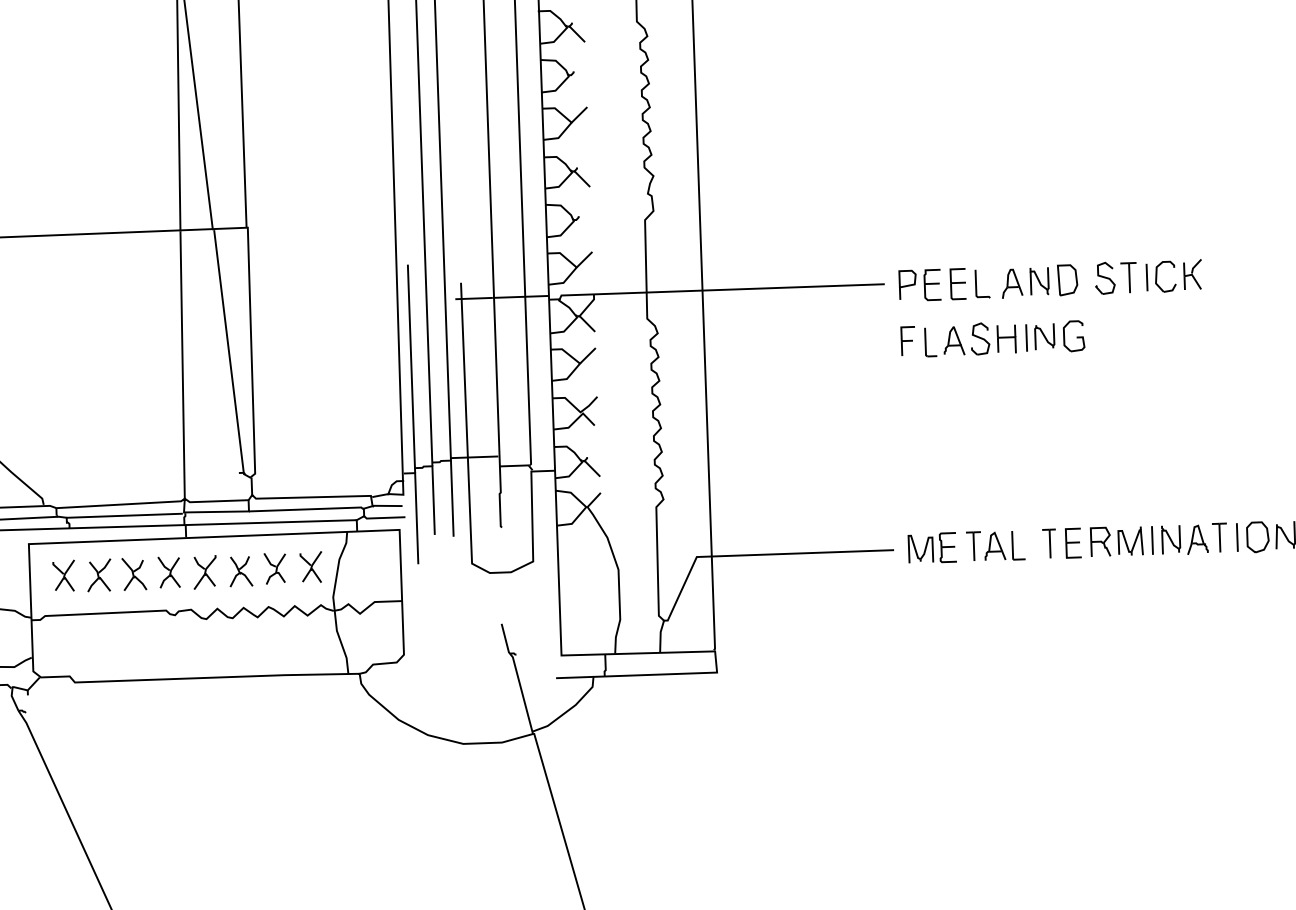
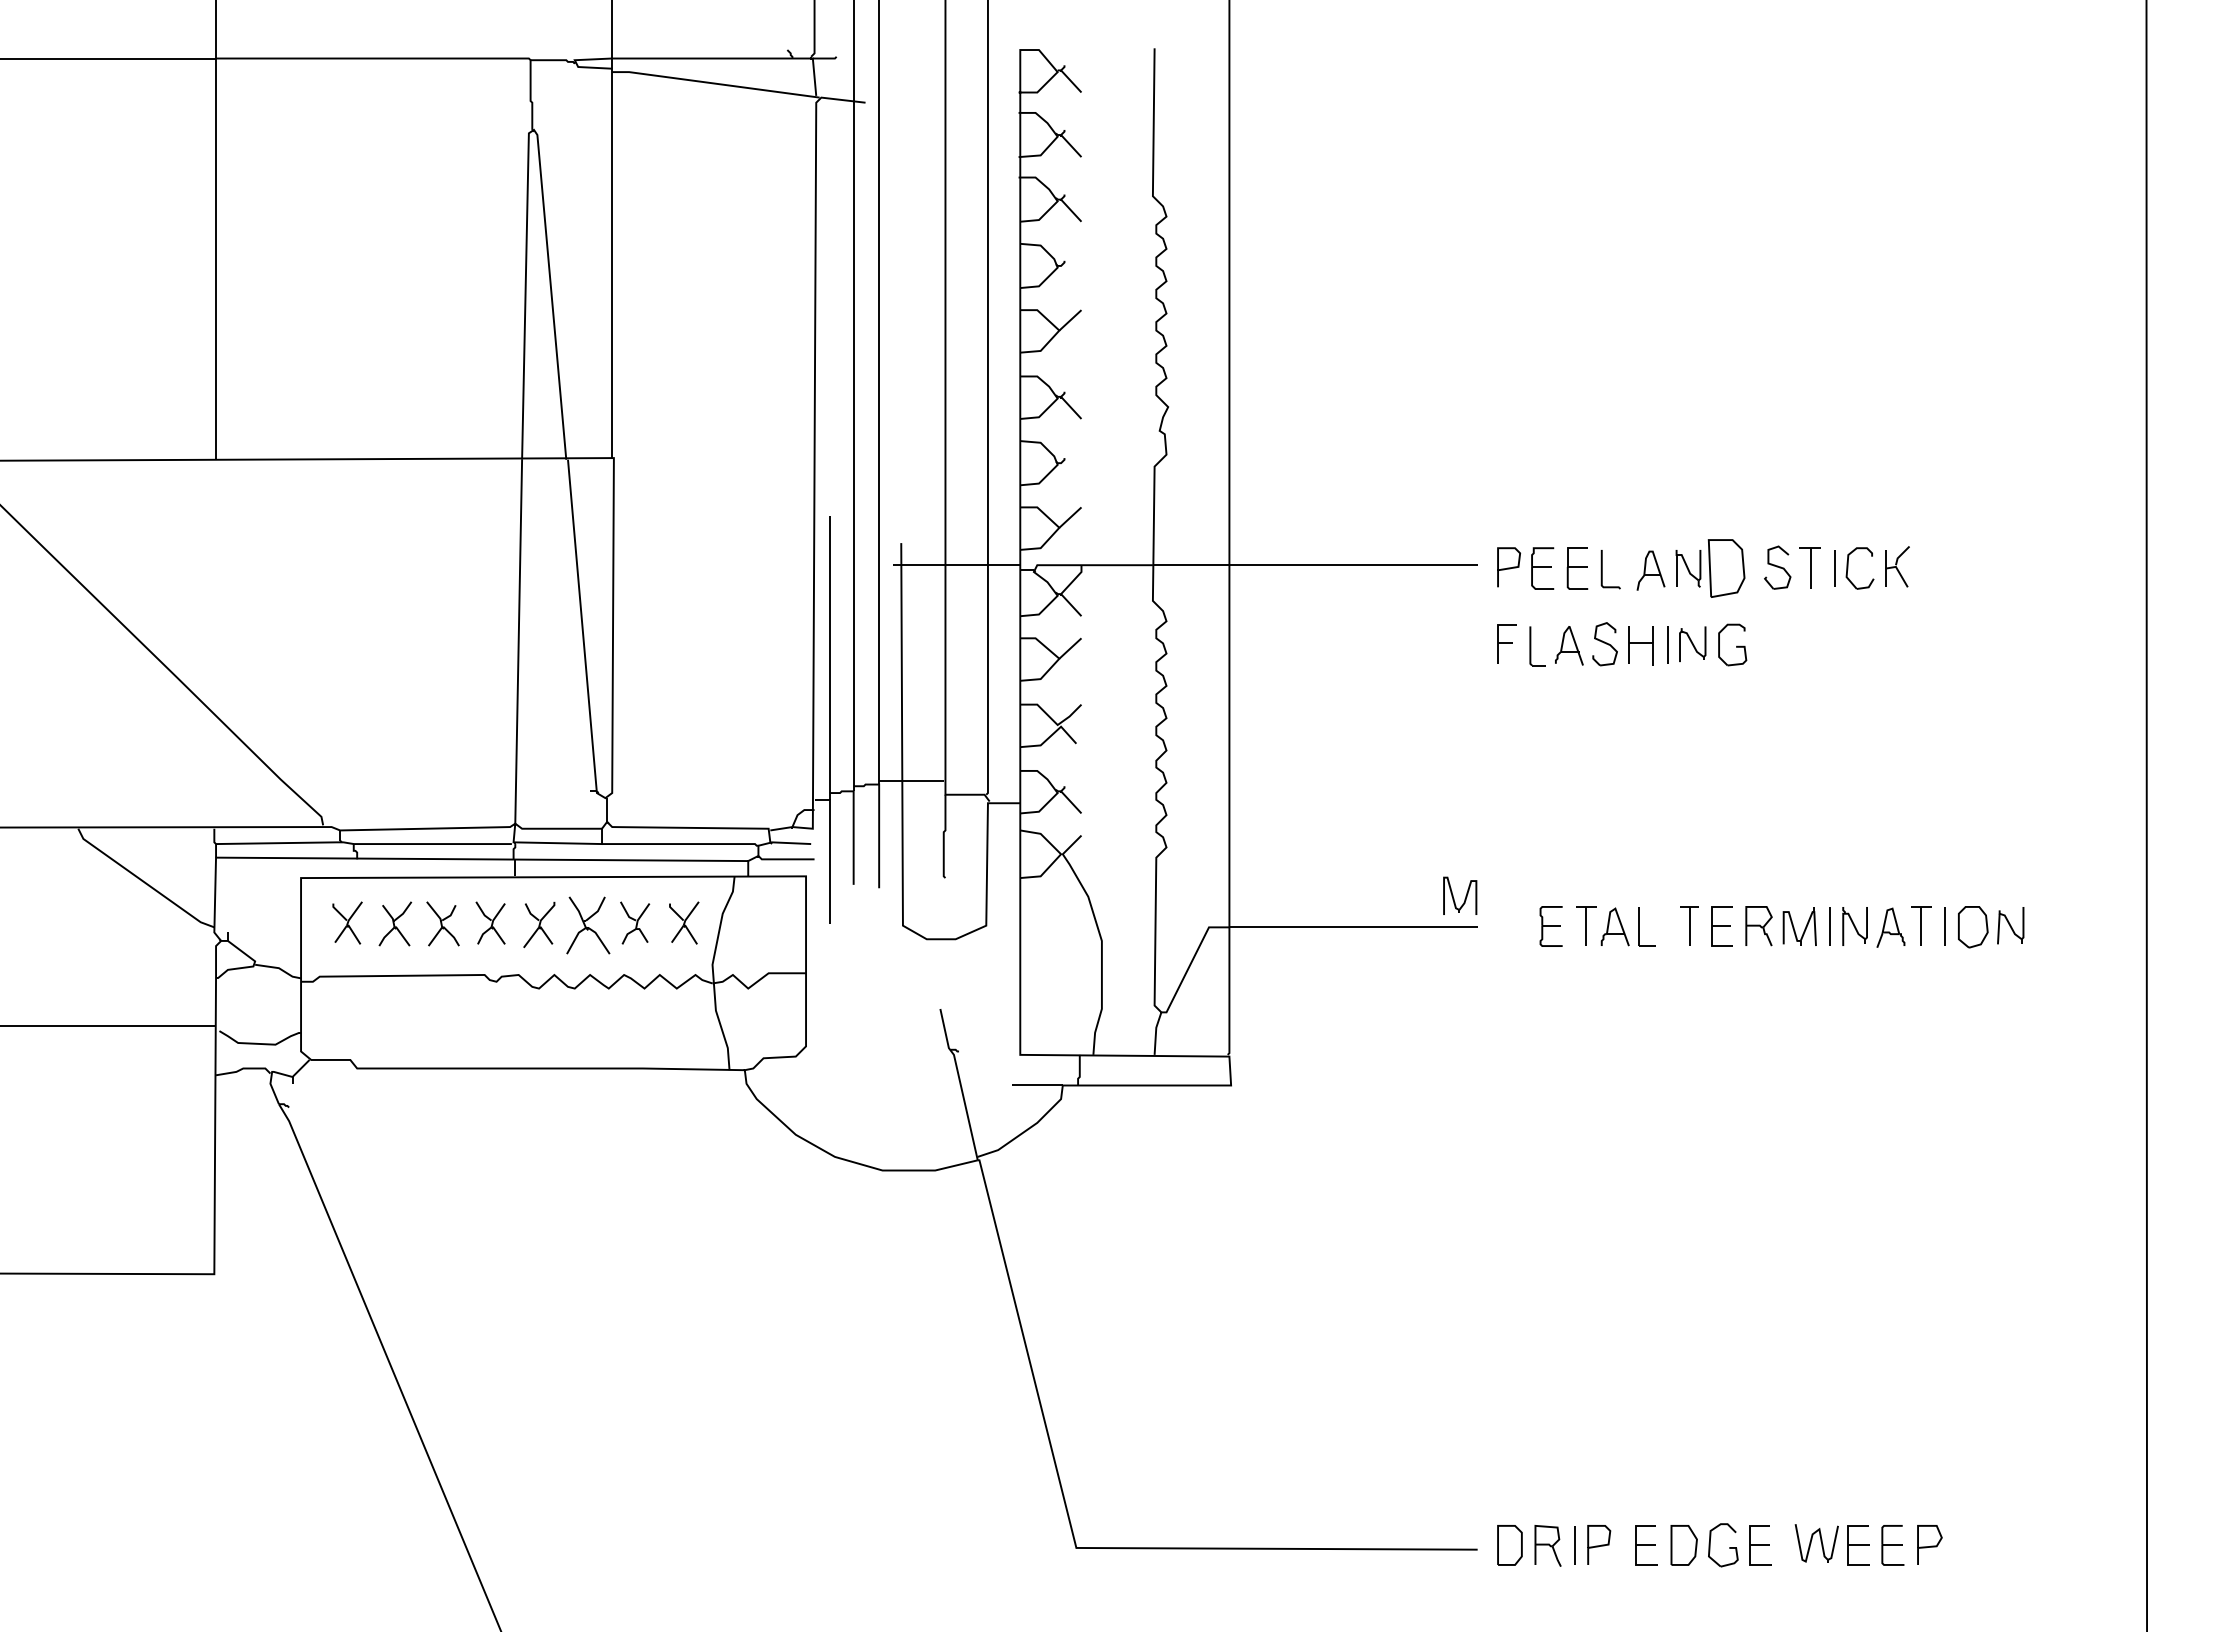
part: (1067, 280) -> (1726, 568), size x1.4
part: (921, 548) -> (1460, 895), moved
part: (241, 571) -> (588, 925), size x1.4

